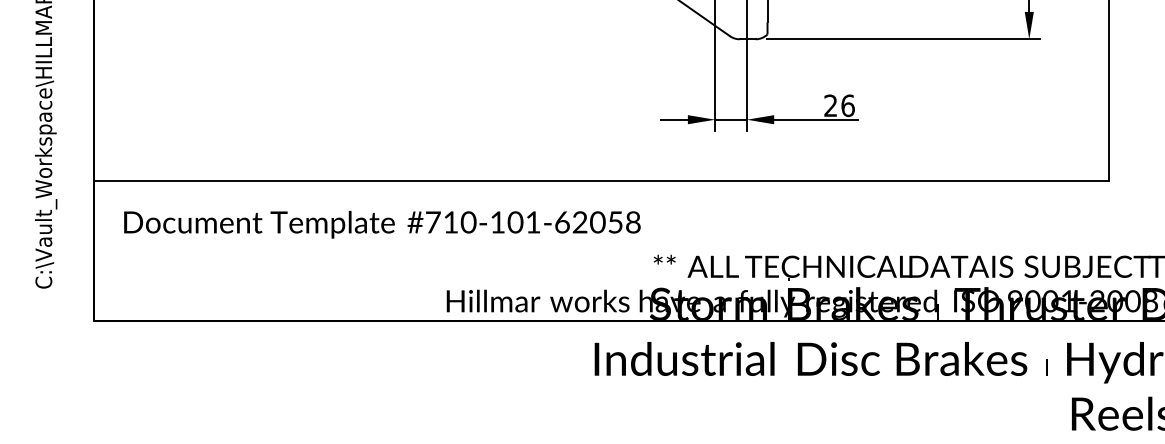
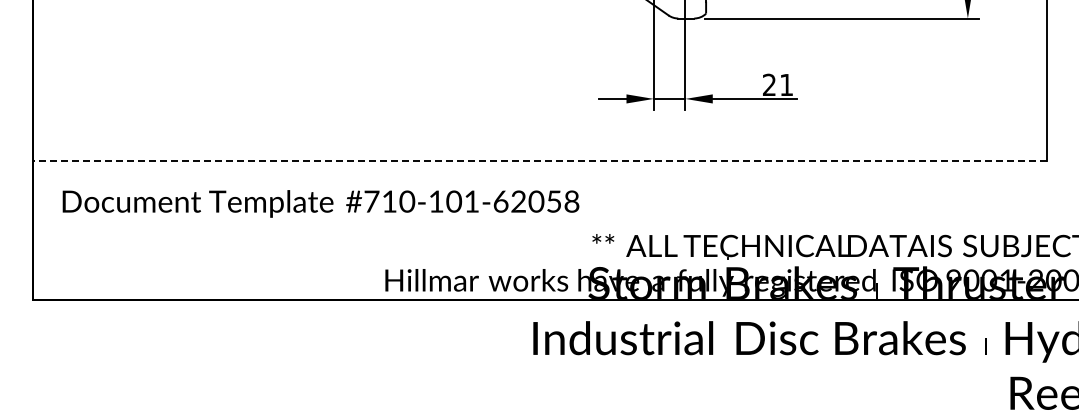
text: (847, 105) -> (786, 84), 26 -> 21
line: (600, 181) -> (539, 160), solid -> dashed

